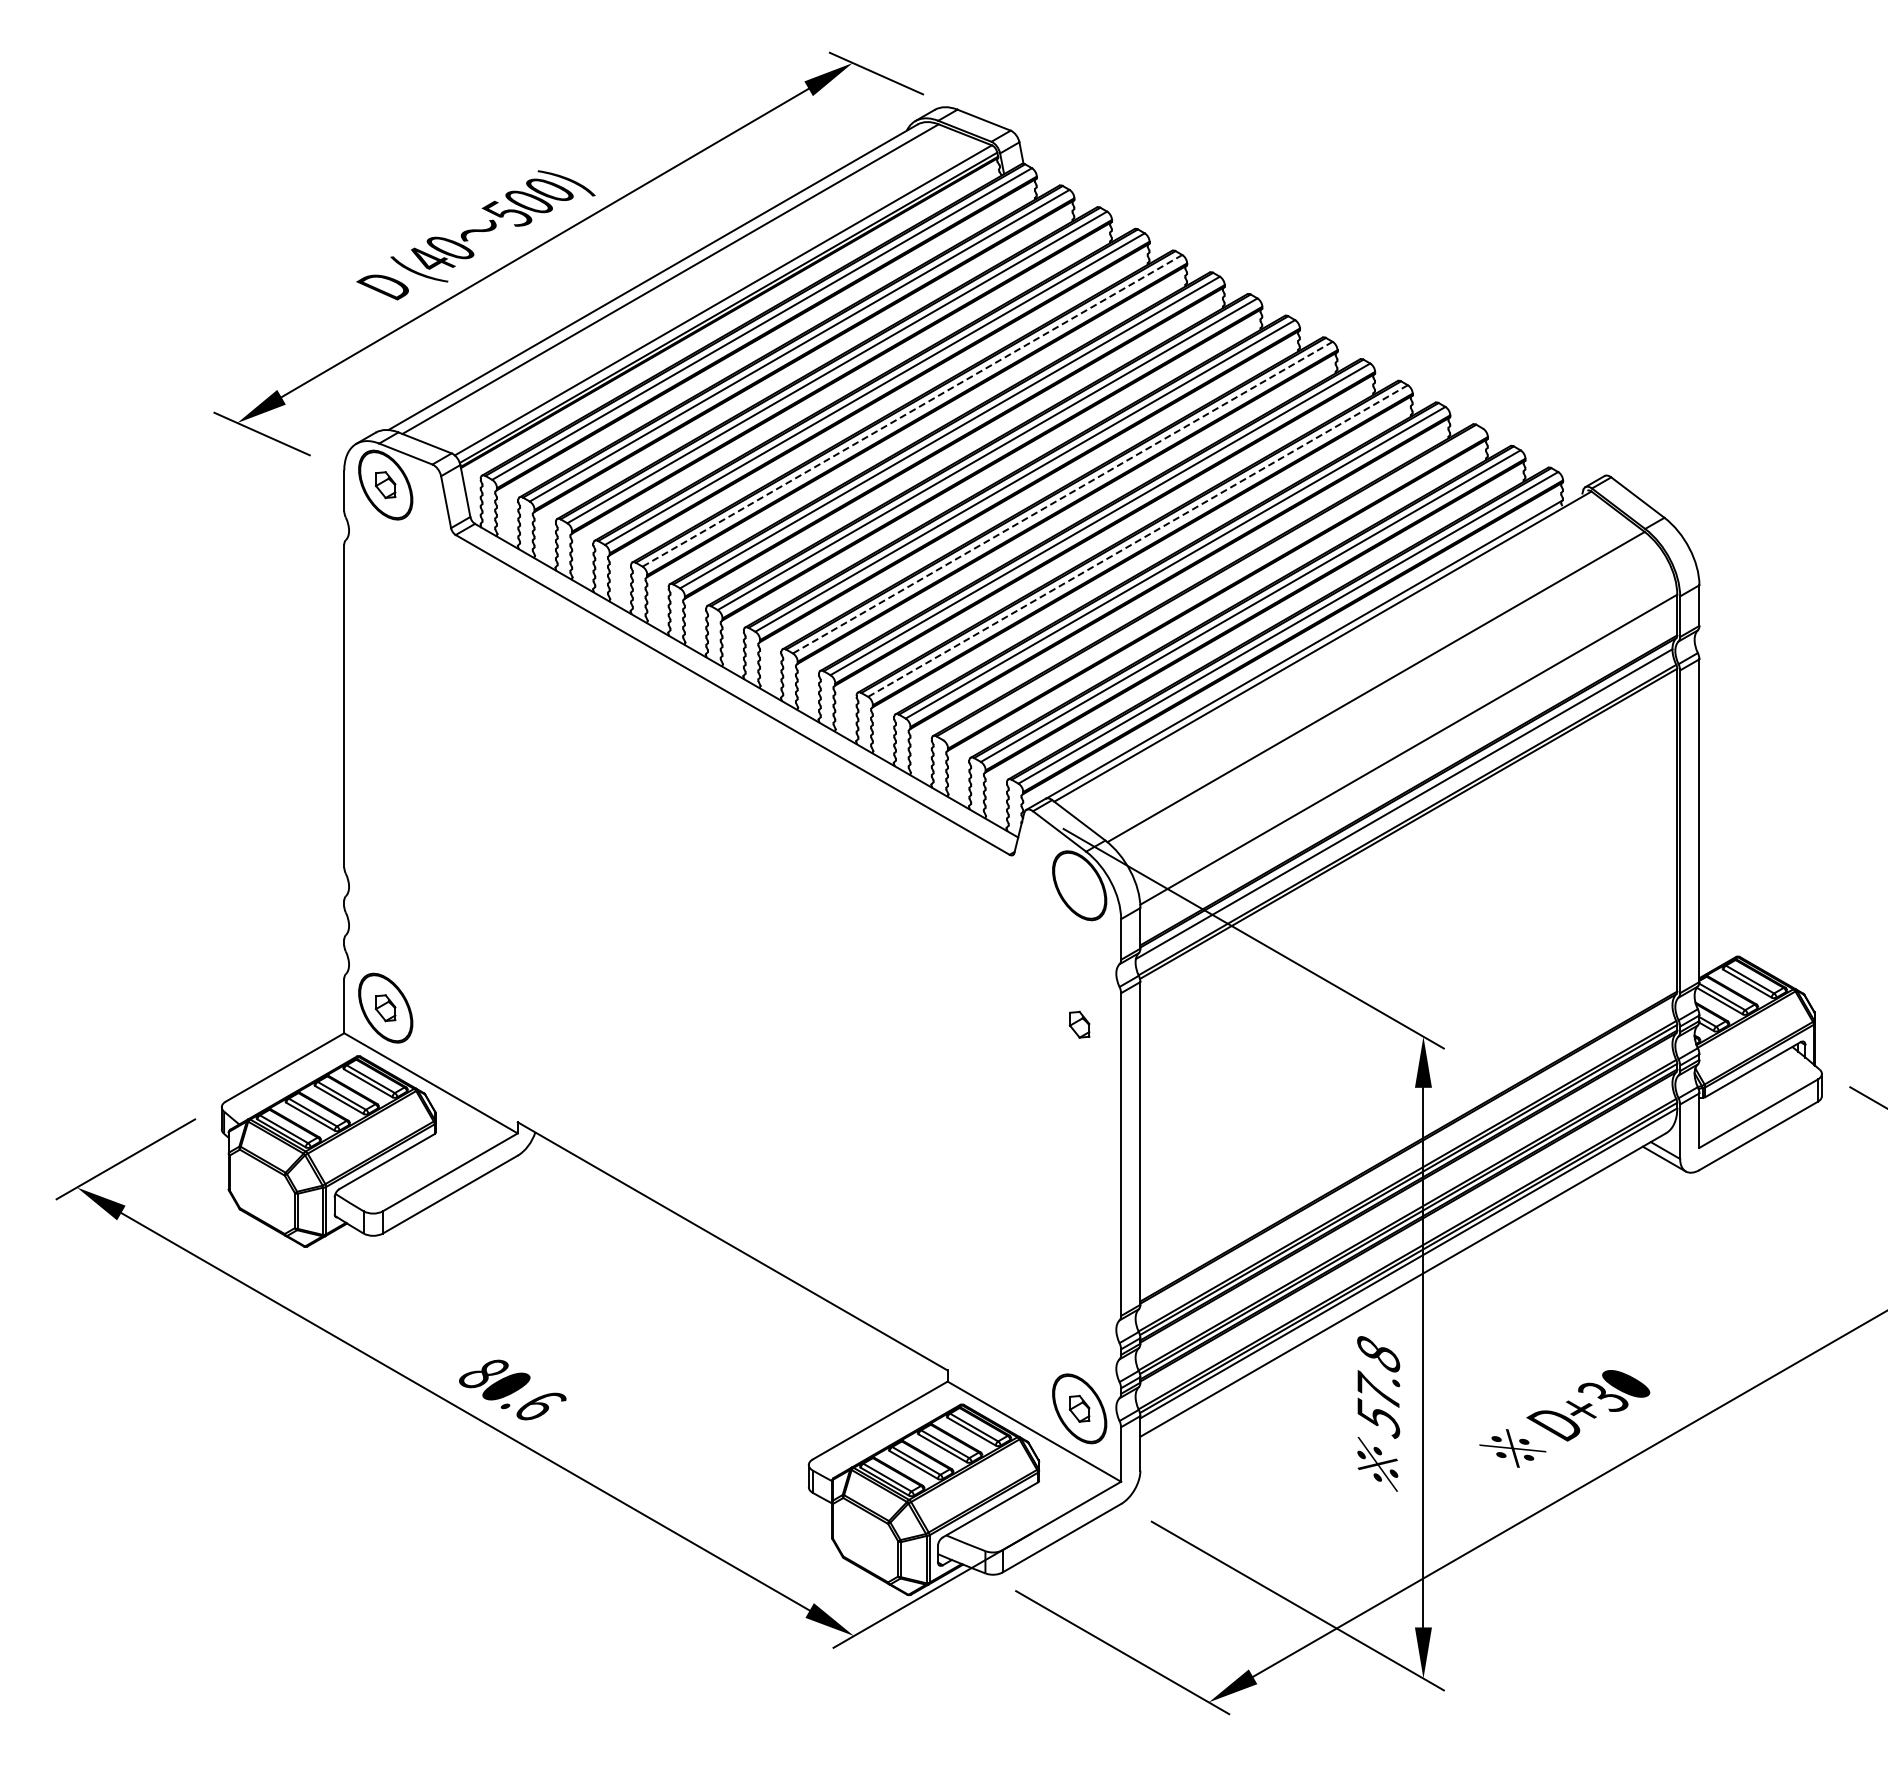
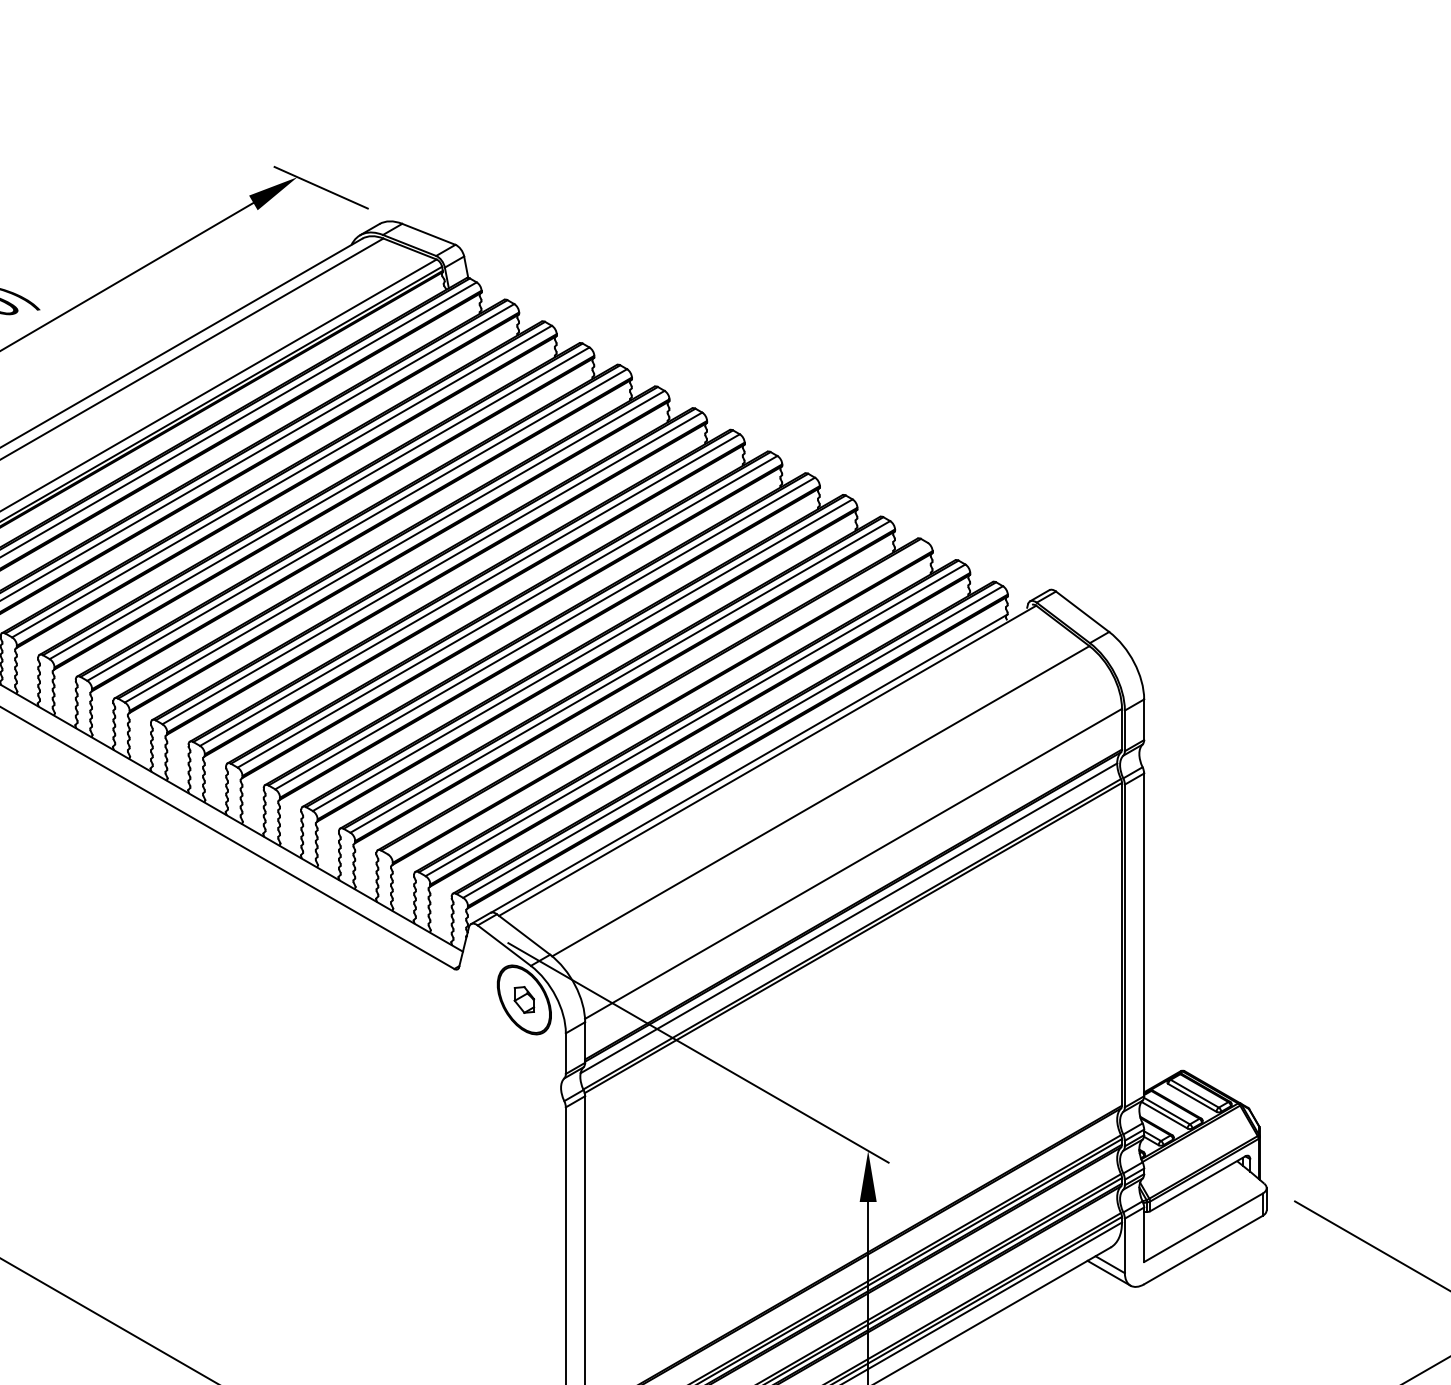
line: (912, 410) -> (357, 524), dashed -> solid
line: (1062, 497) -> (507, 611), dashed -> solid
line: (1138, 541) -> (583, 655), dashed -> solid
part: (1079, 1024) -> (524, 999), moved

